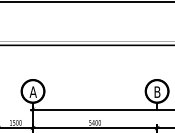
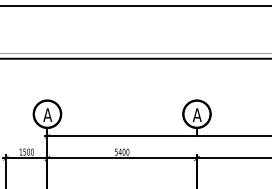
text: (156, 91) -> (196, 114), B -> A

